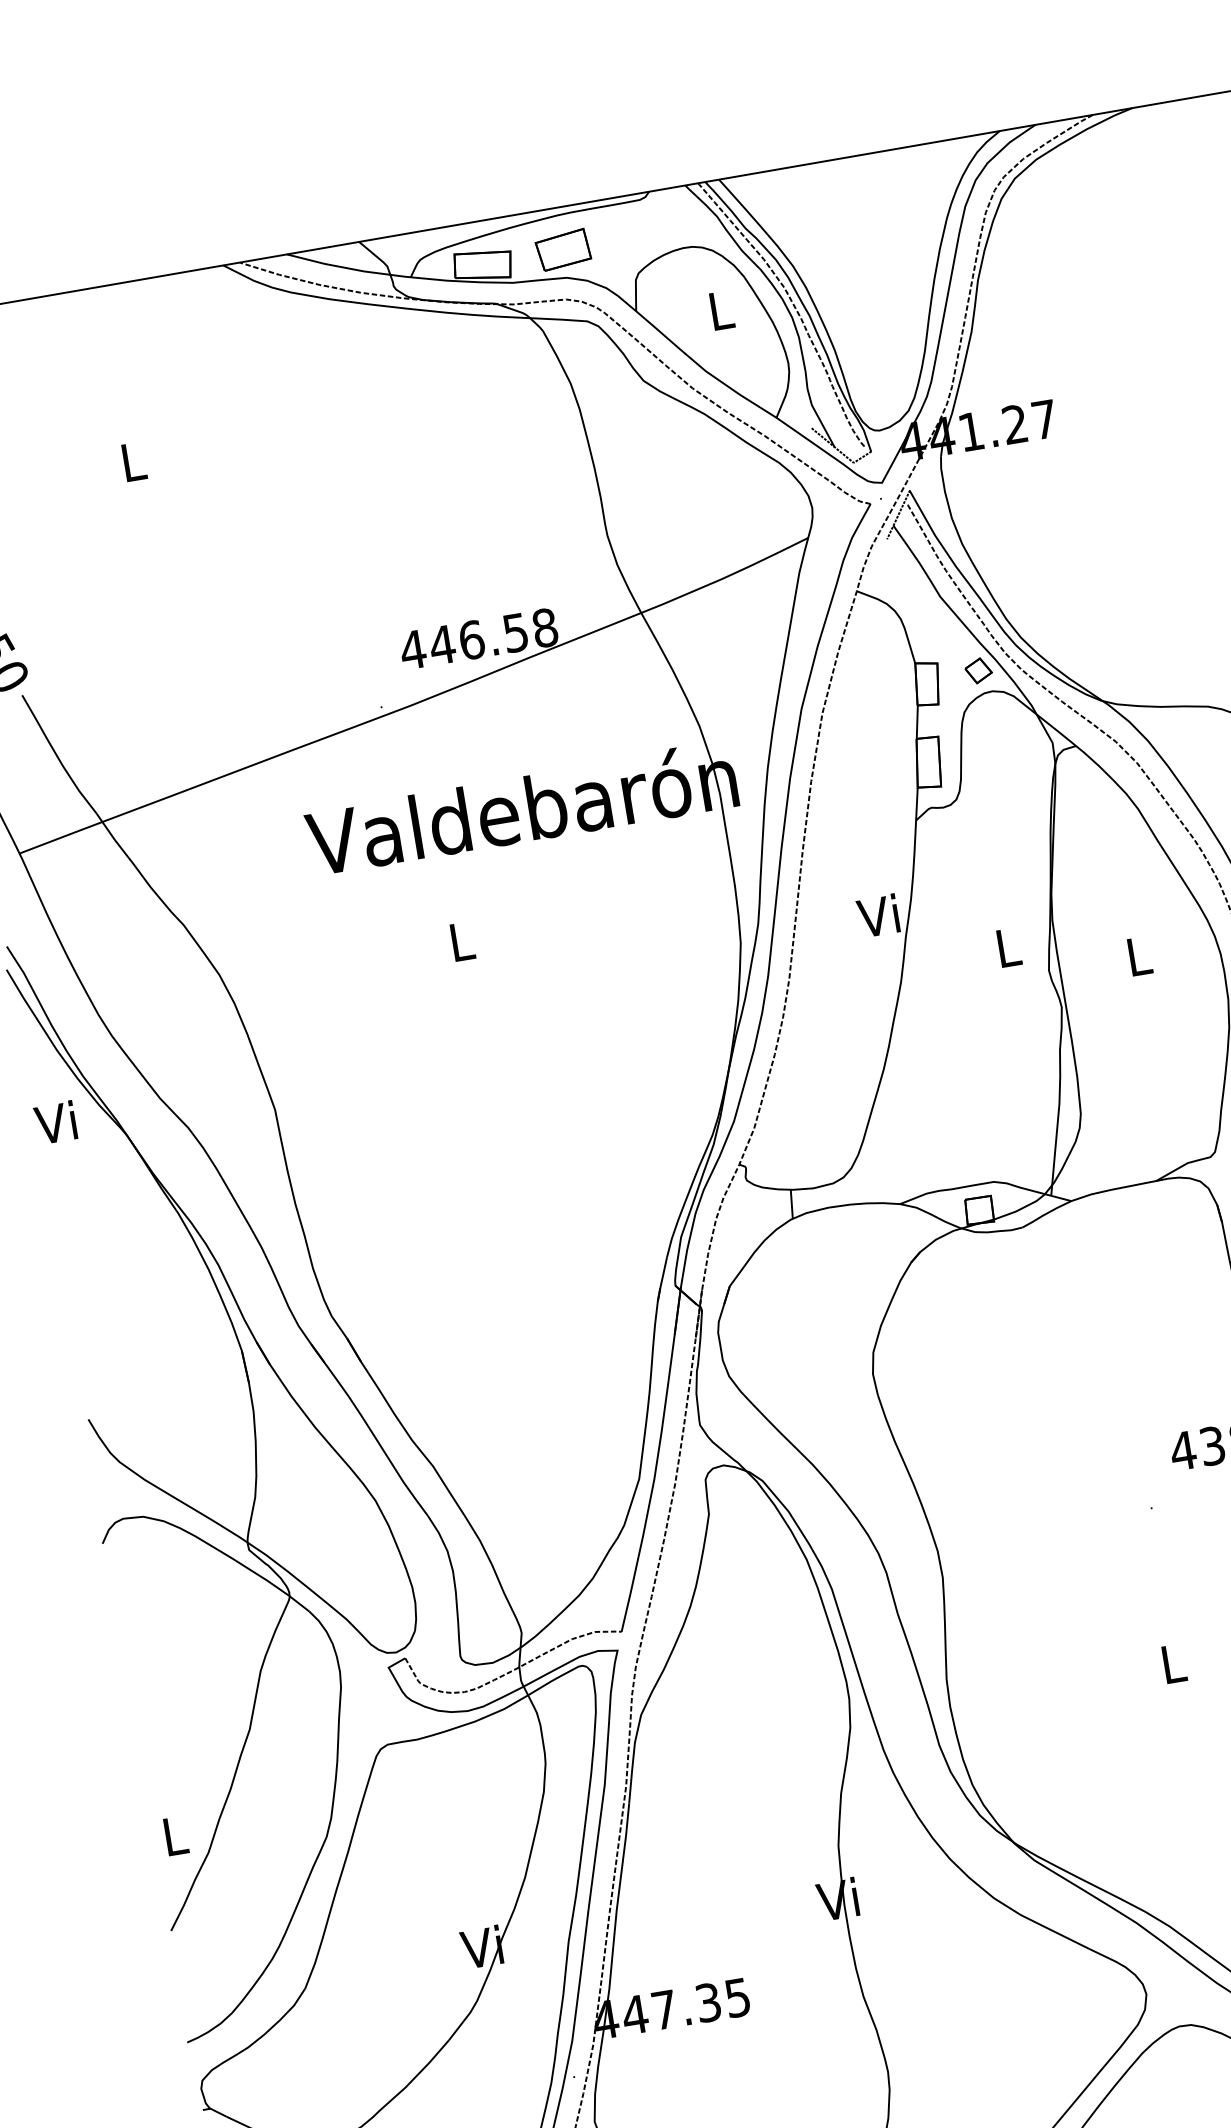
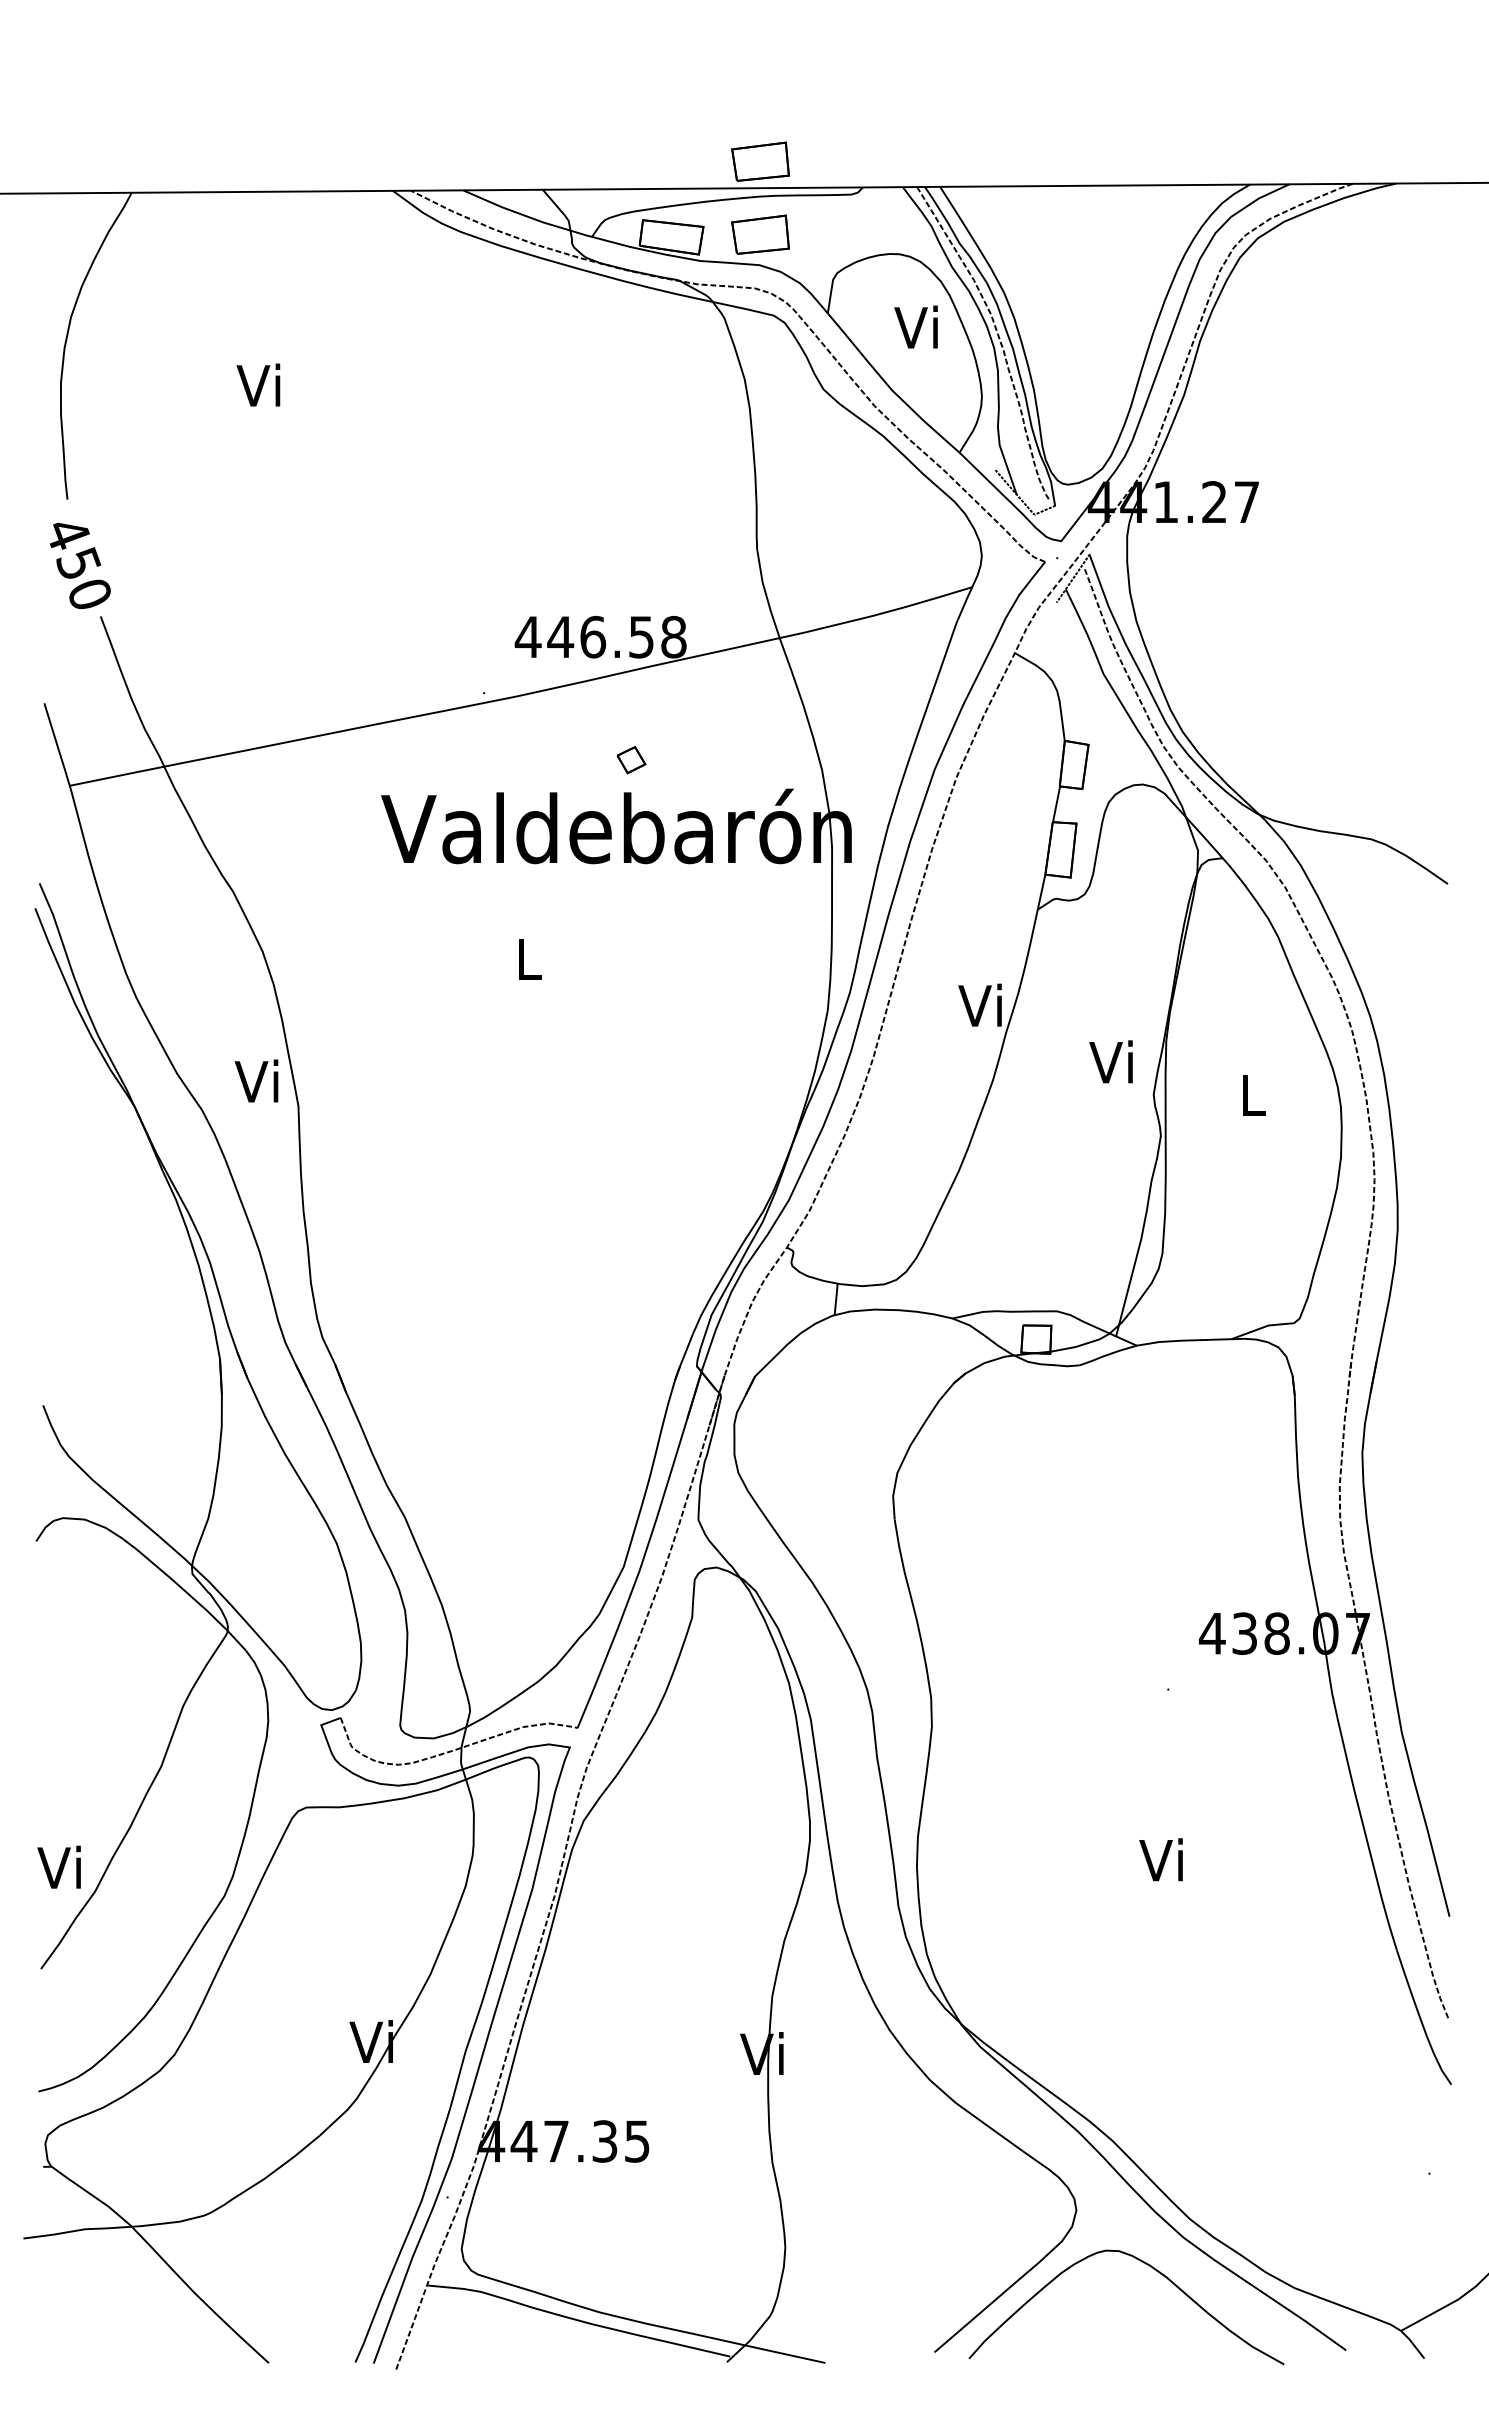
part: (552, 183) -> (760, 161), added
text: (717, 309) -> (915, 326), L -> Vi
text: (130, 461) -> (258, 384), L -> Vi
part: (978, 671) -> (631, 760), moved
text: (1004, 947) -> (1110, 1061), L -> Vi
text: (55, 1122) -> (256, 1080), moved
text: (1170, 1663) -> (1160, 1859), L -> Vi
text: (171, 1835) -> (58, 1866), L -> Vi

